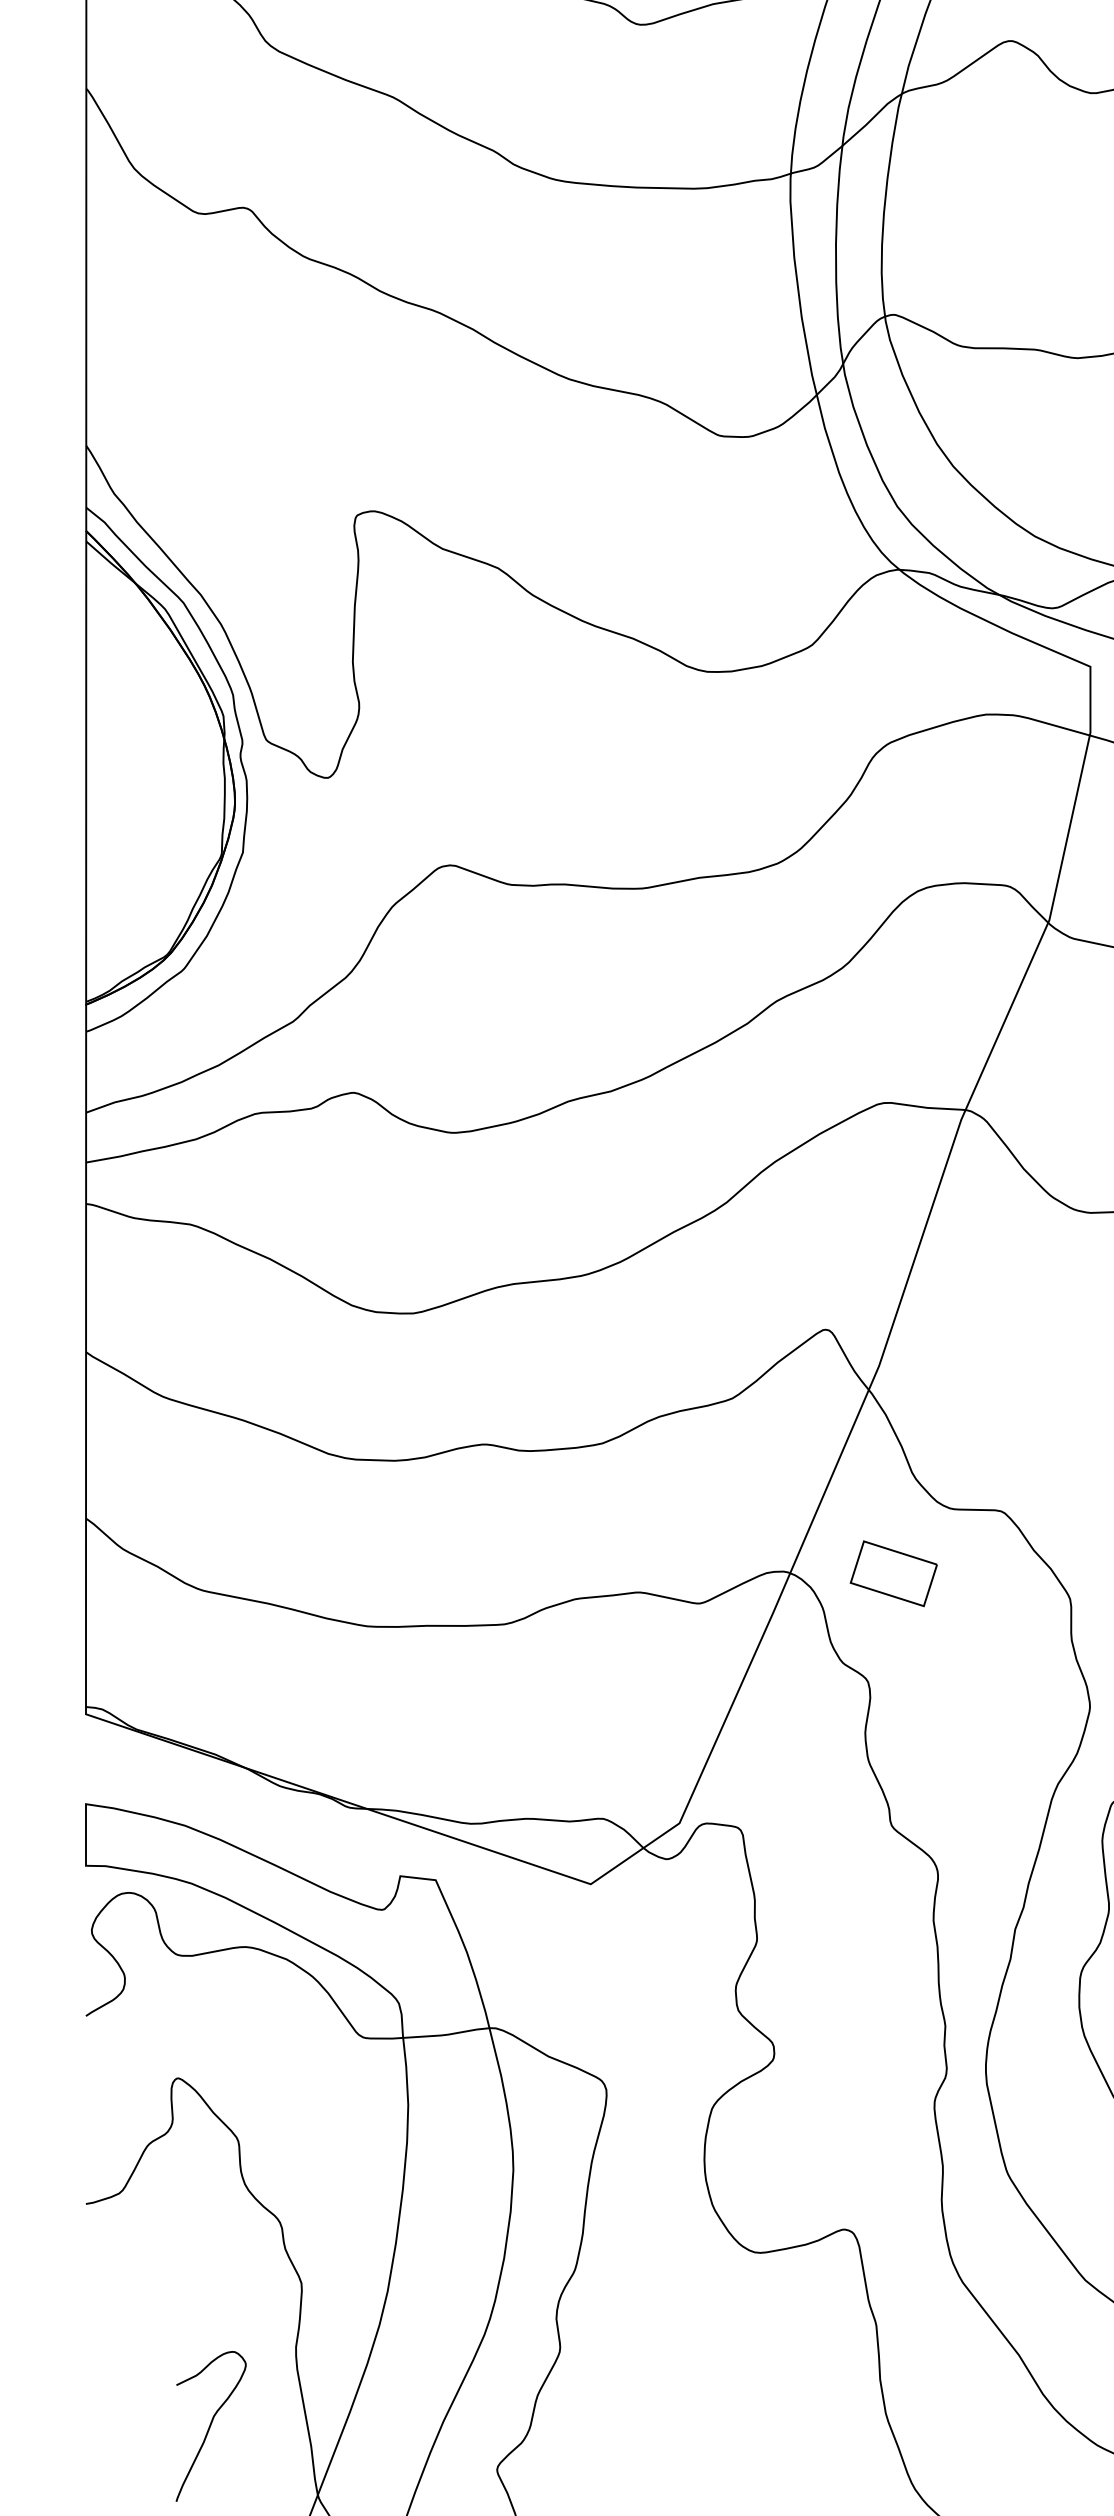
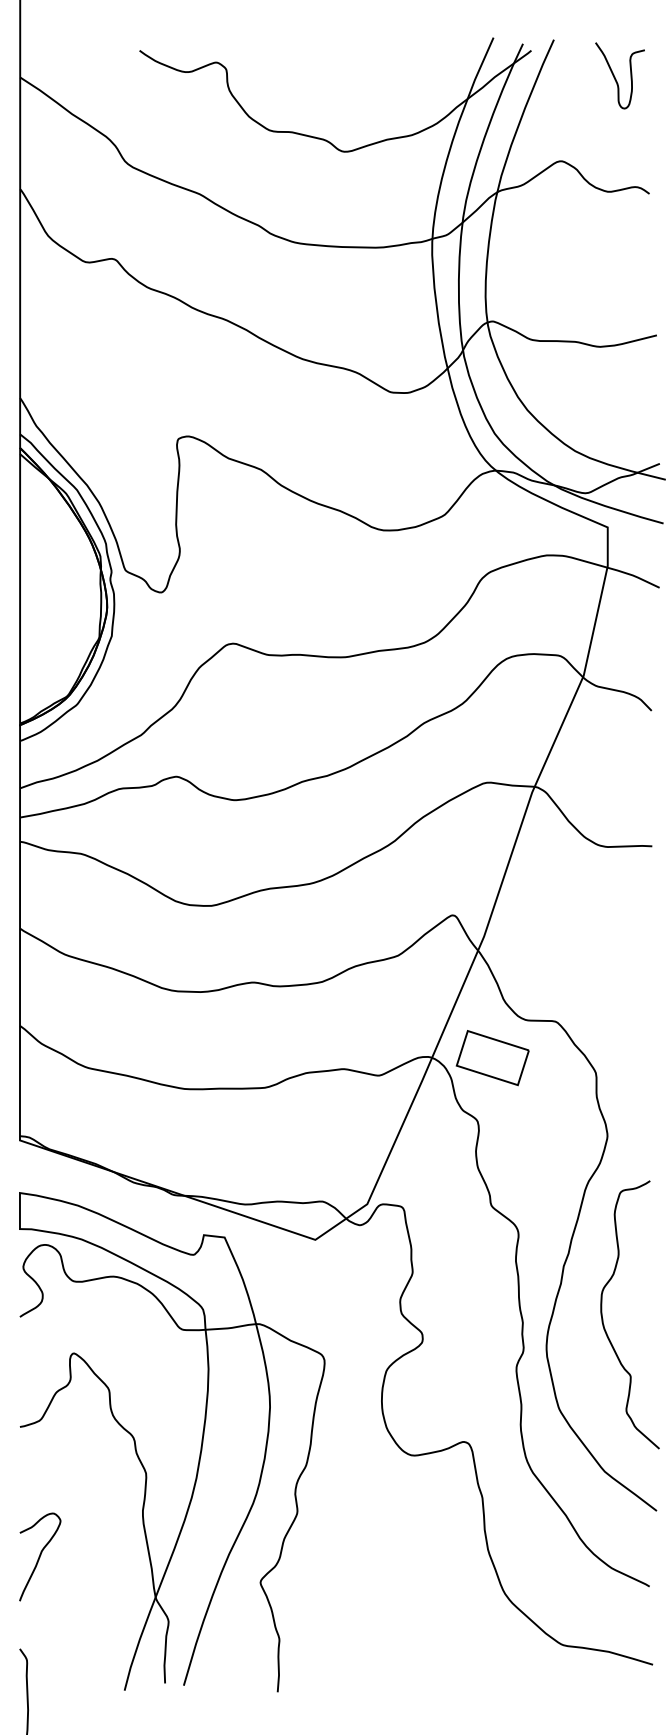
part: (893, 1574) -> (492, 1058), size x1.43
curve: (211, 2425) -> (40, 1556), moved

